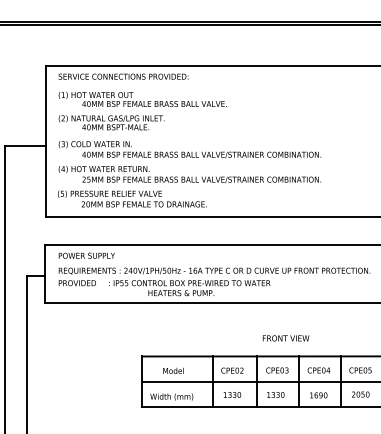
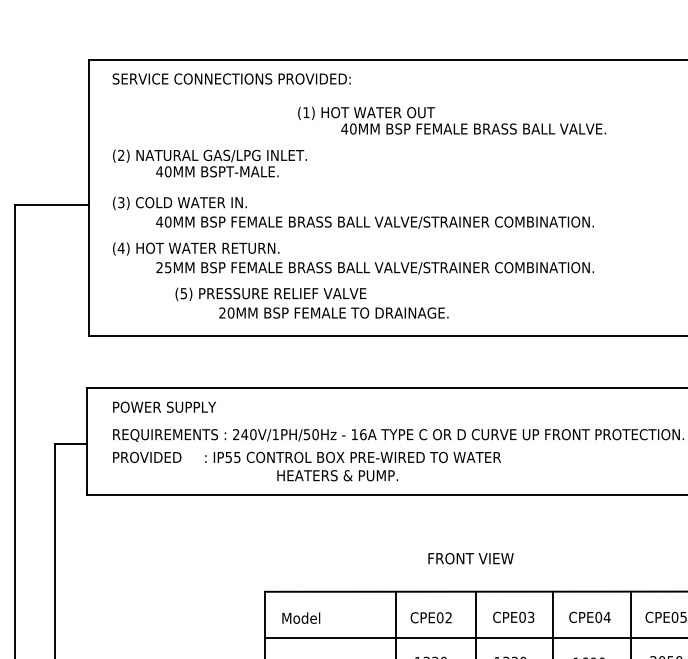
text: (142, 99) -> (451, 120), moved
text: (132, 198) -> (312, 302), moved
text: (285, 338) -> (469, 558), moved
text: (173, 370) -> (301, 617), moved

